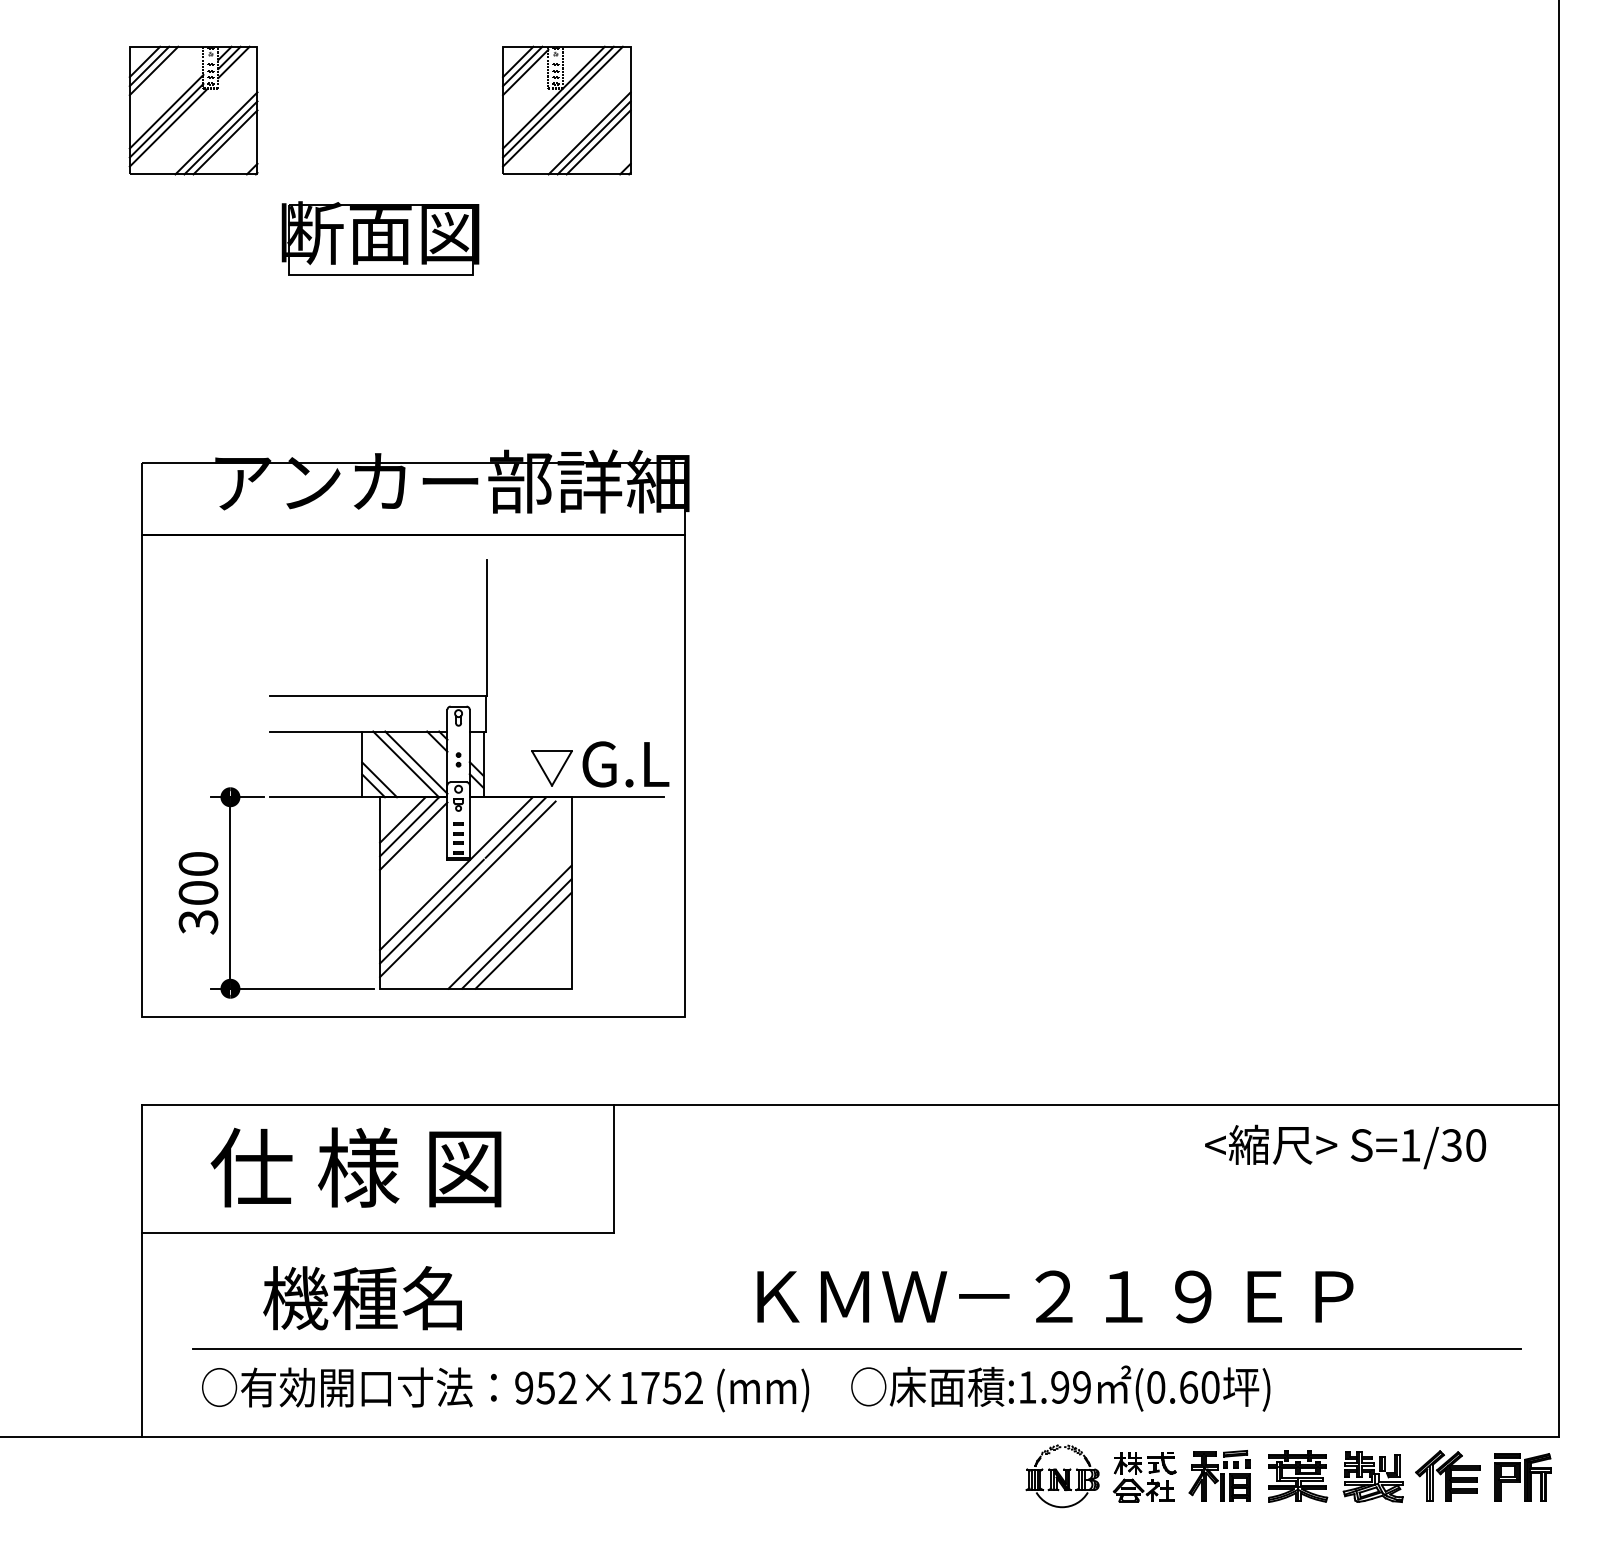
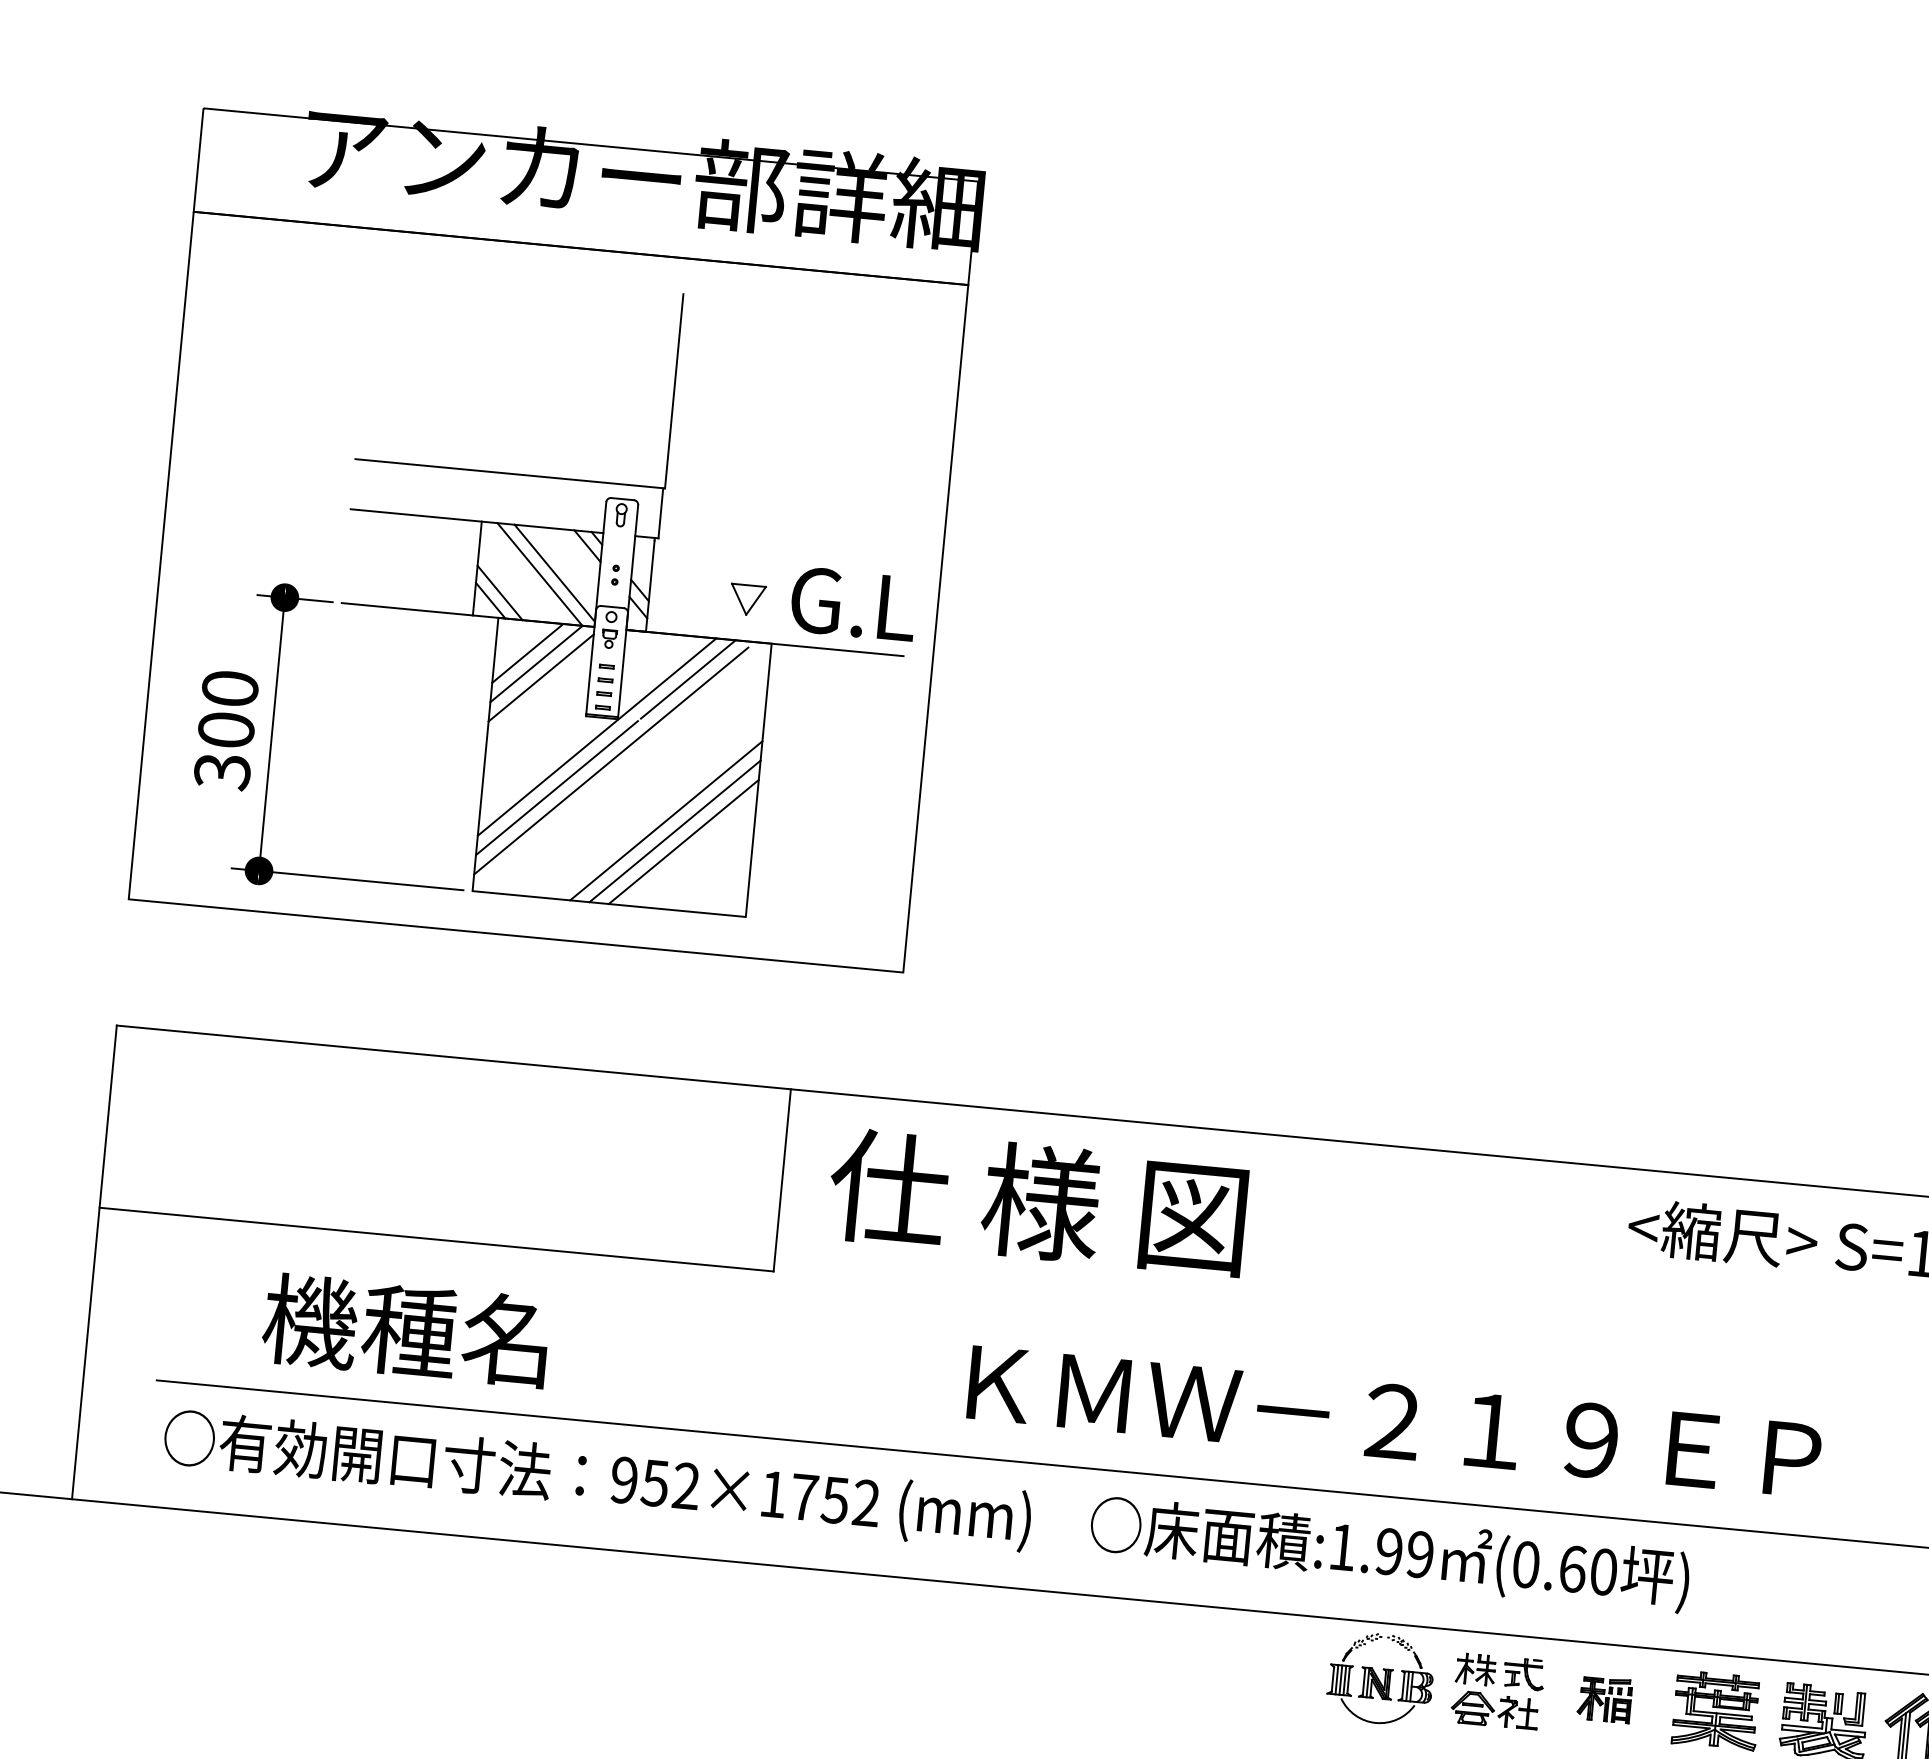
part: (551, 768) -> (746, 599), size x0.6
text: (355, 1167) -> (1036, 1201), moved
part: (1219, 1475) -> (1604, 1698), size x0.6

